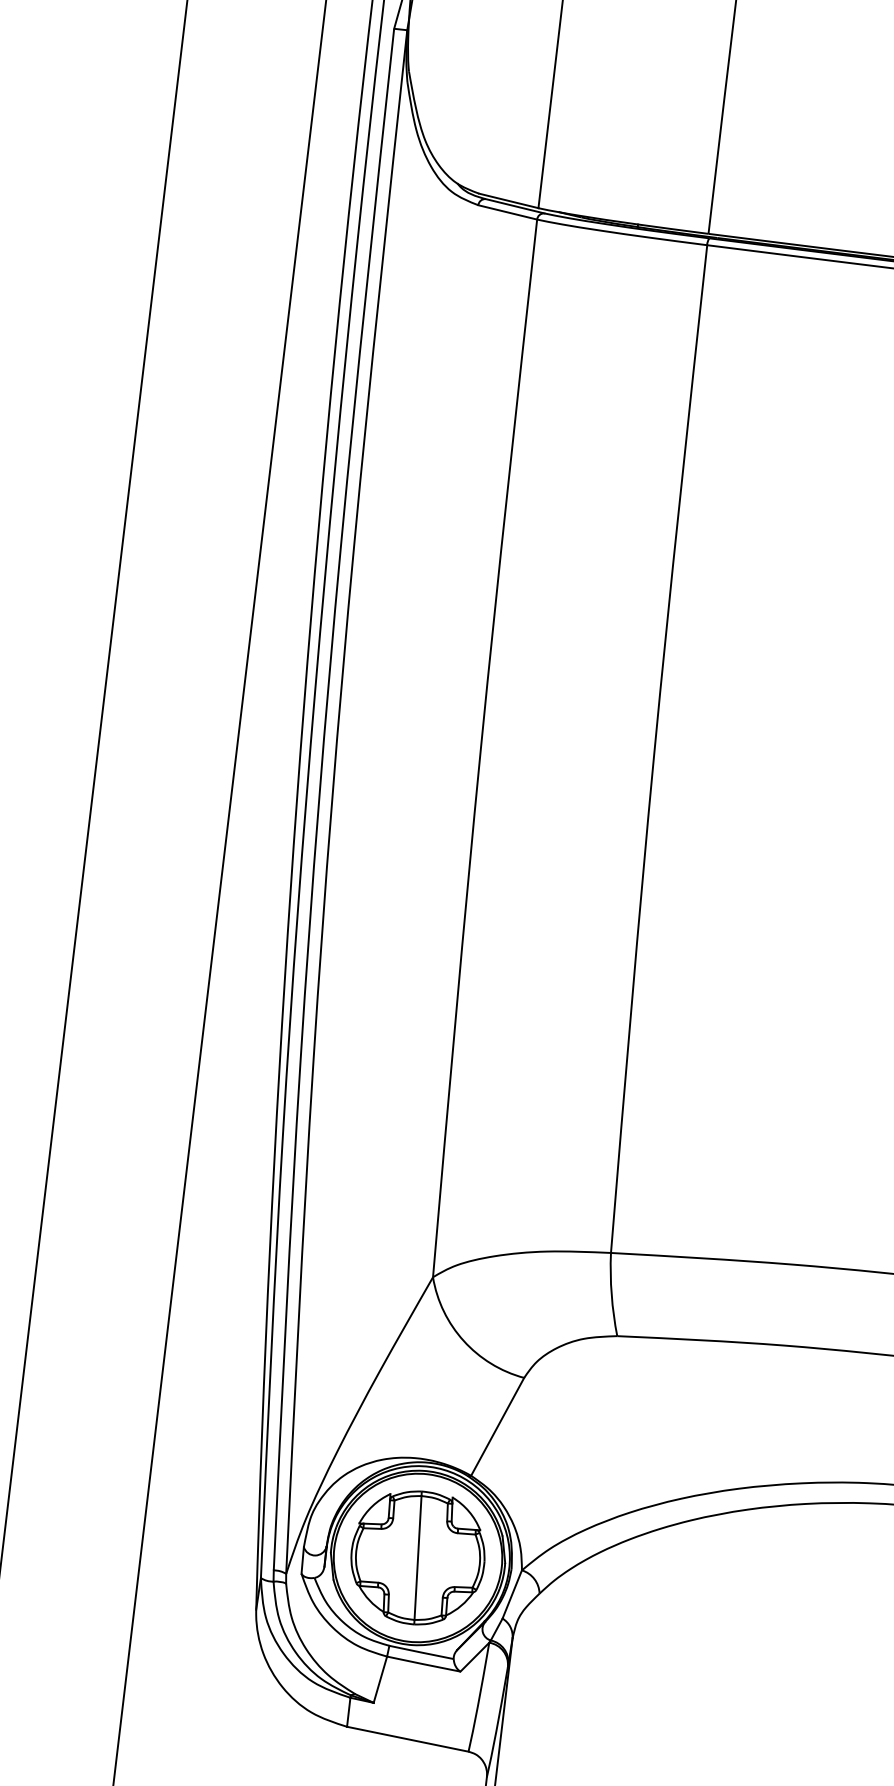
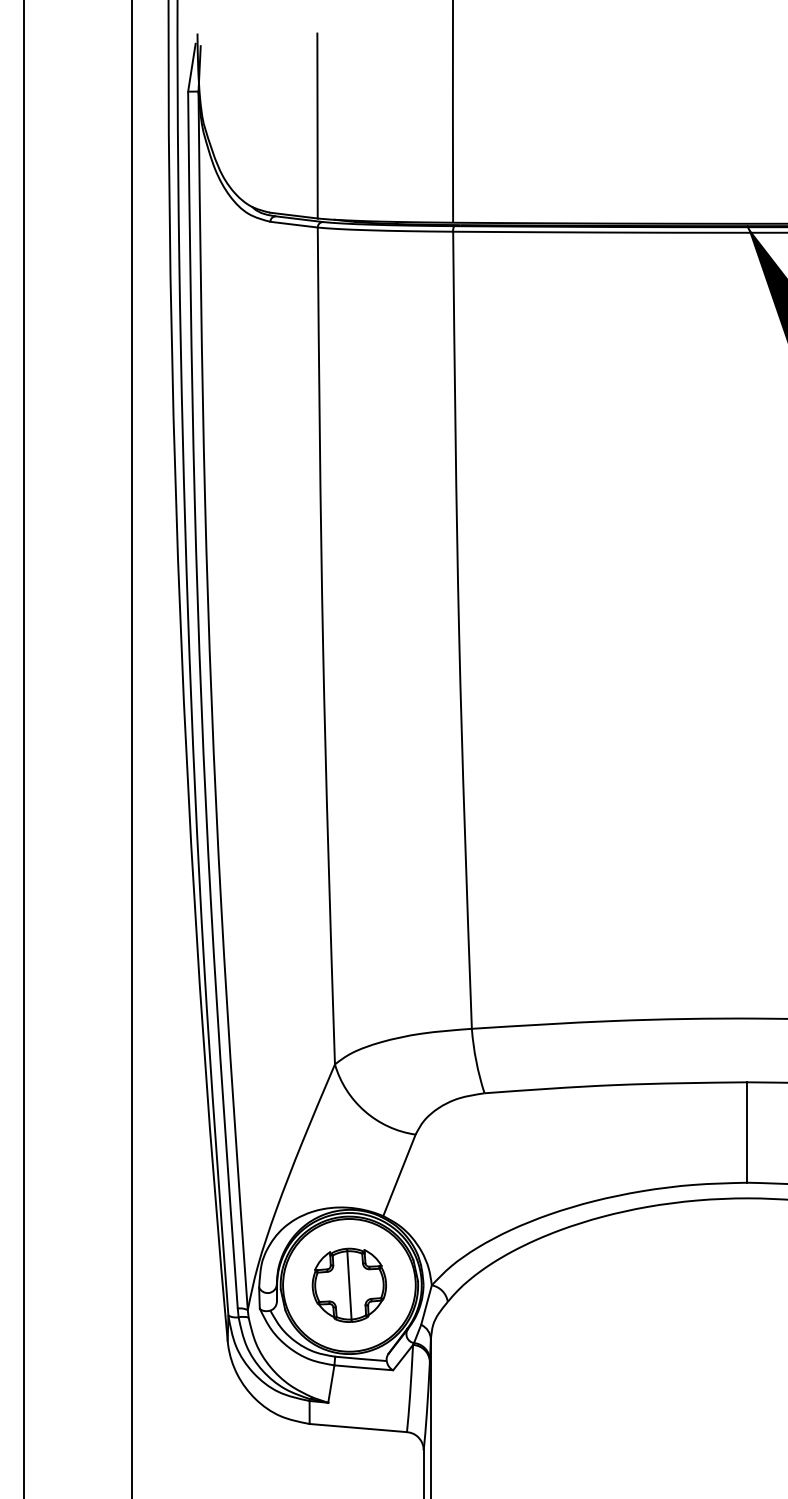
part: (418, 1558) -> (349, 1285), size x0.7

